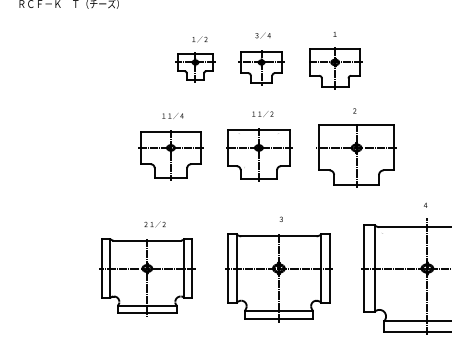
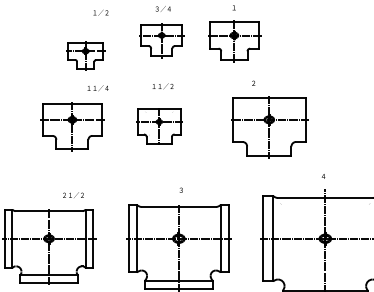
part: (195, 67) -> (85, 56), moved
text: (172, 115) -> (97, 87), moved
part: (259, 154) -> (159, 126), size x0.7
part: (356, 155) -> (269, 127), moved
text: (154, 224) -> (72, 195), moved

